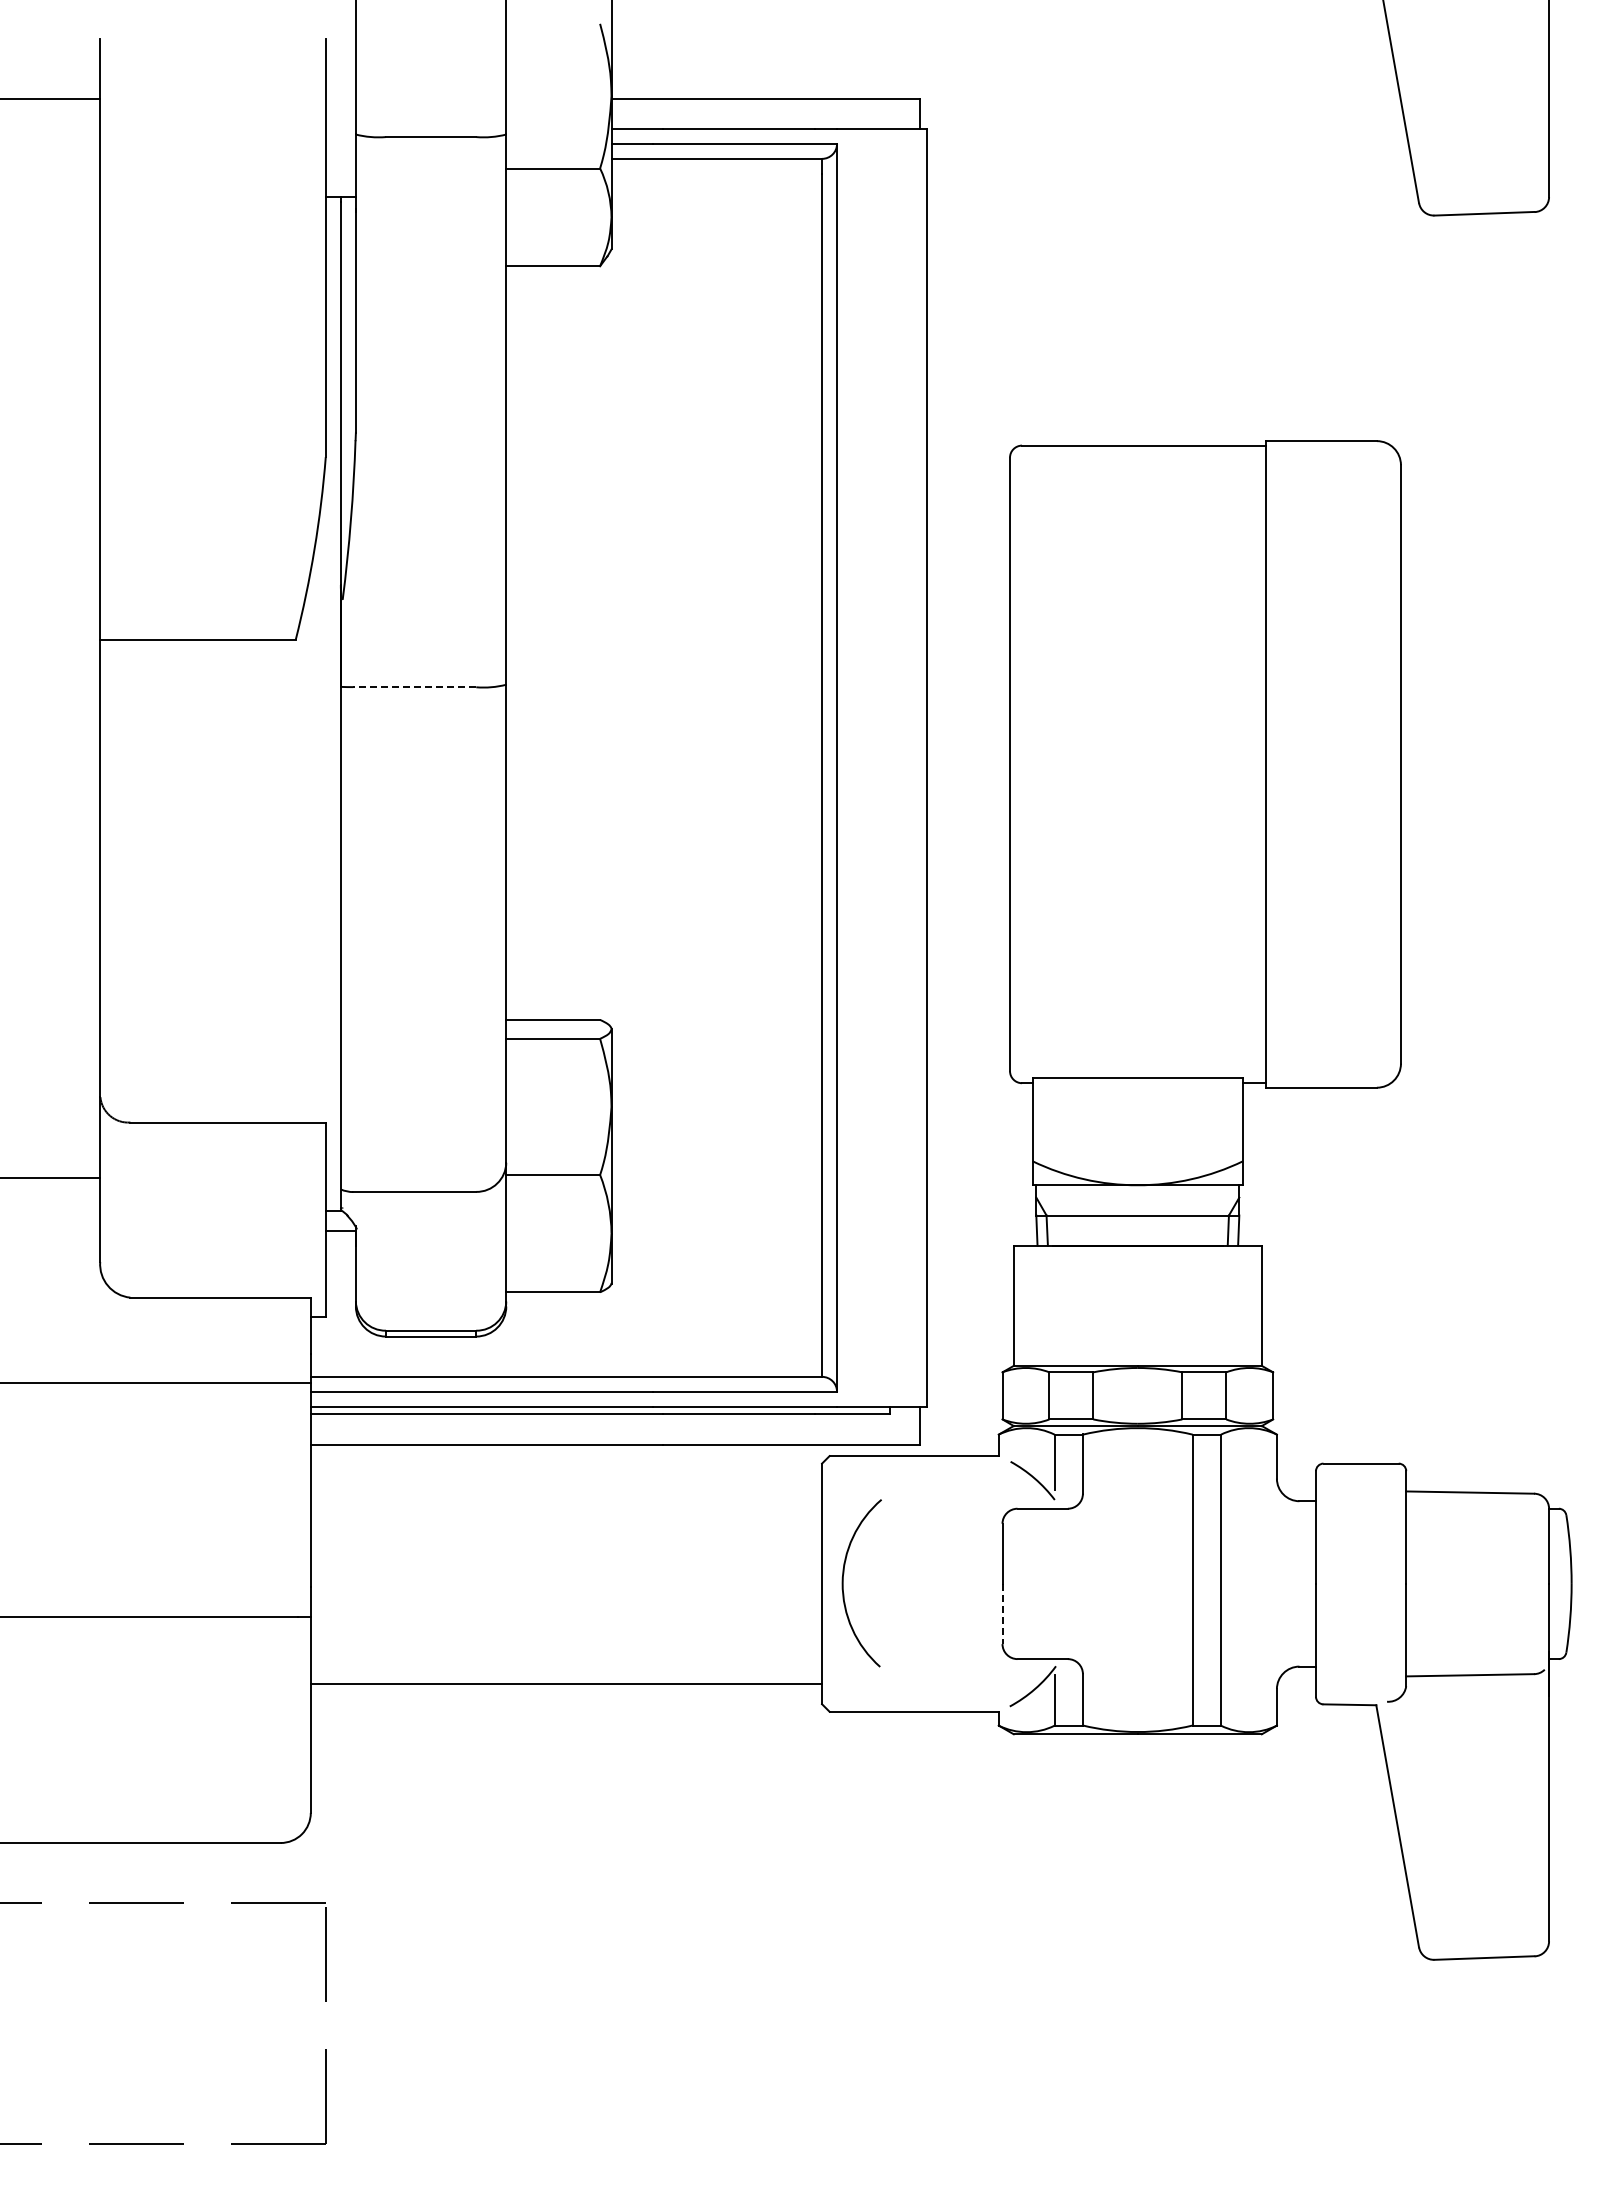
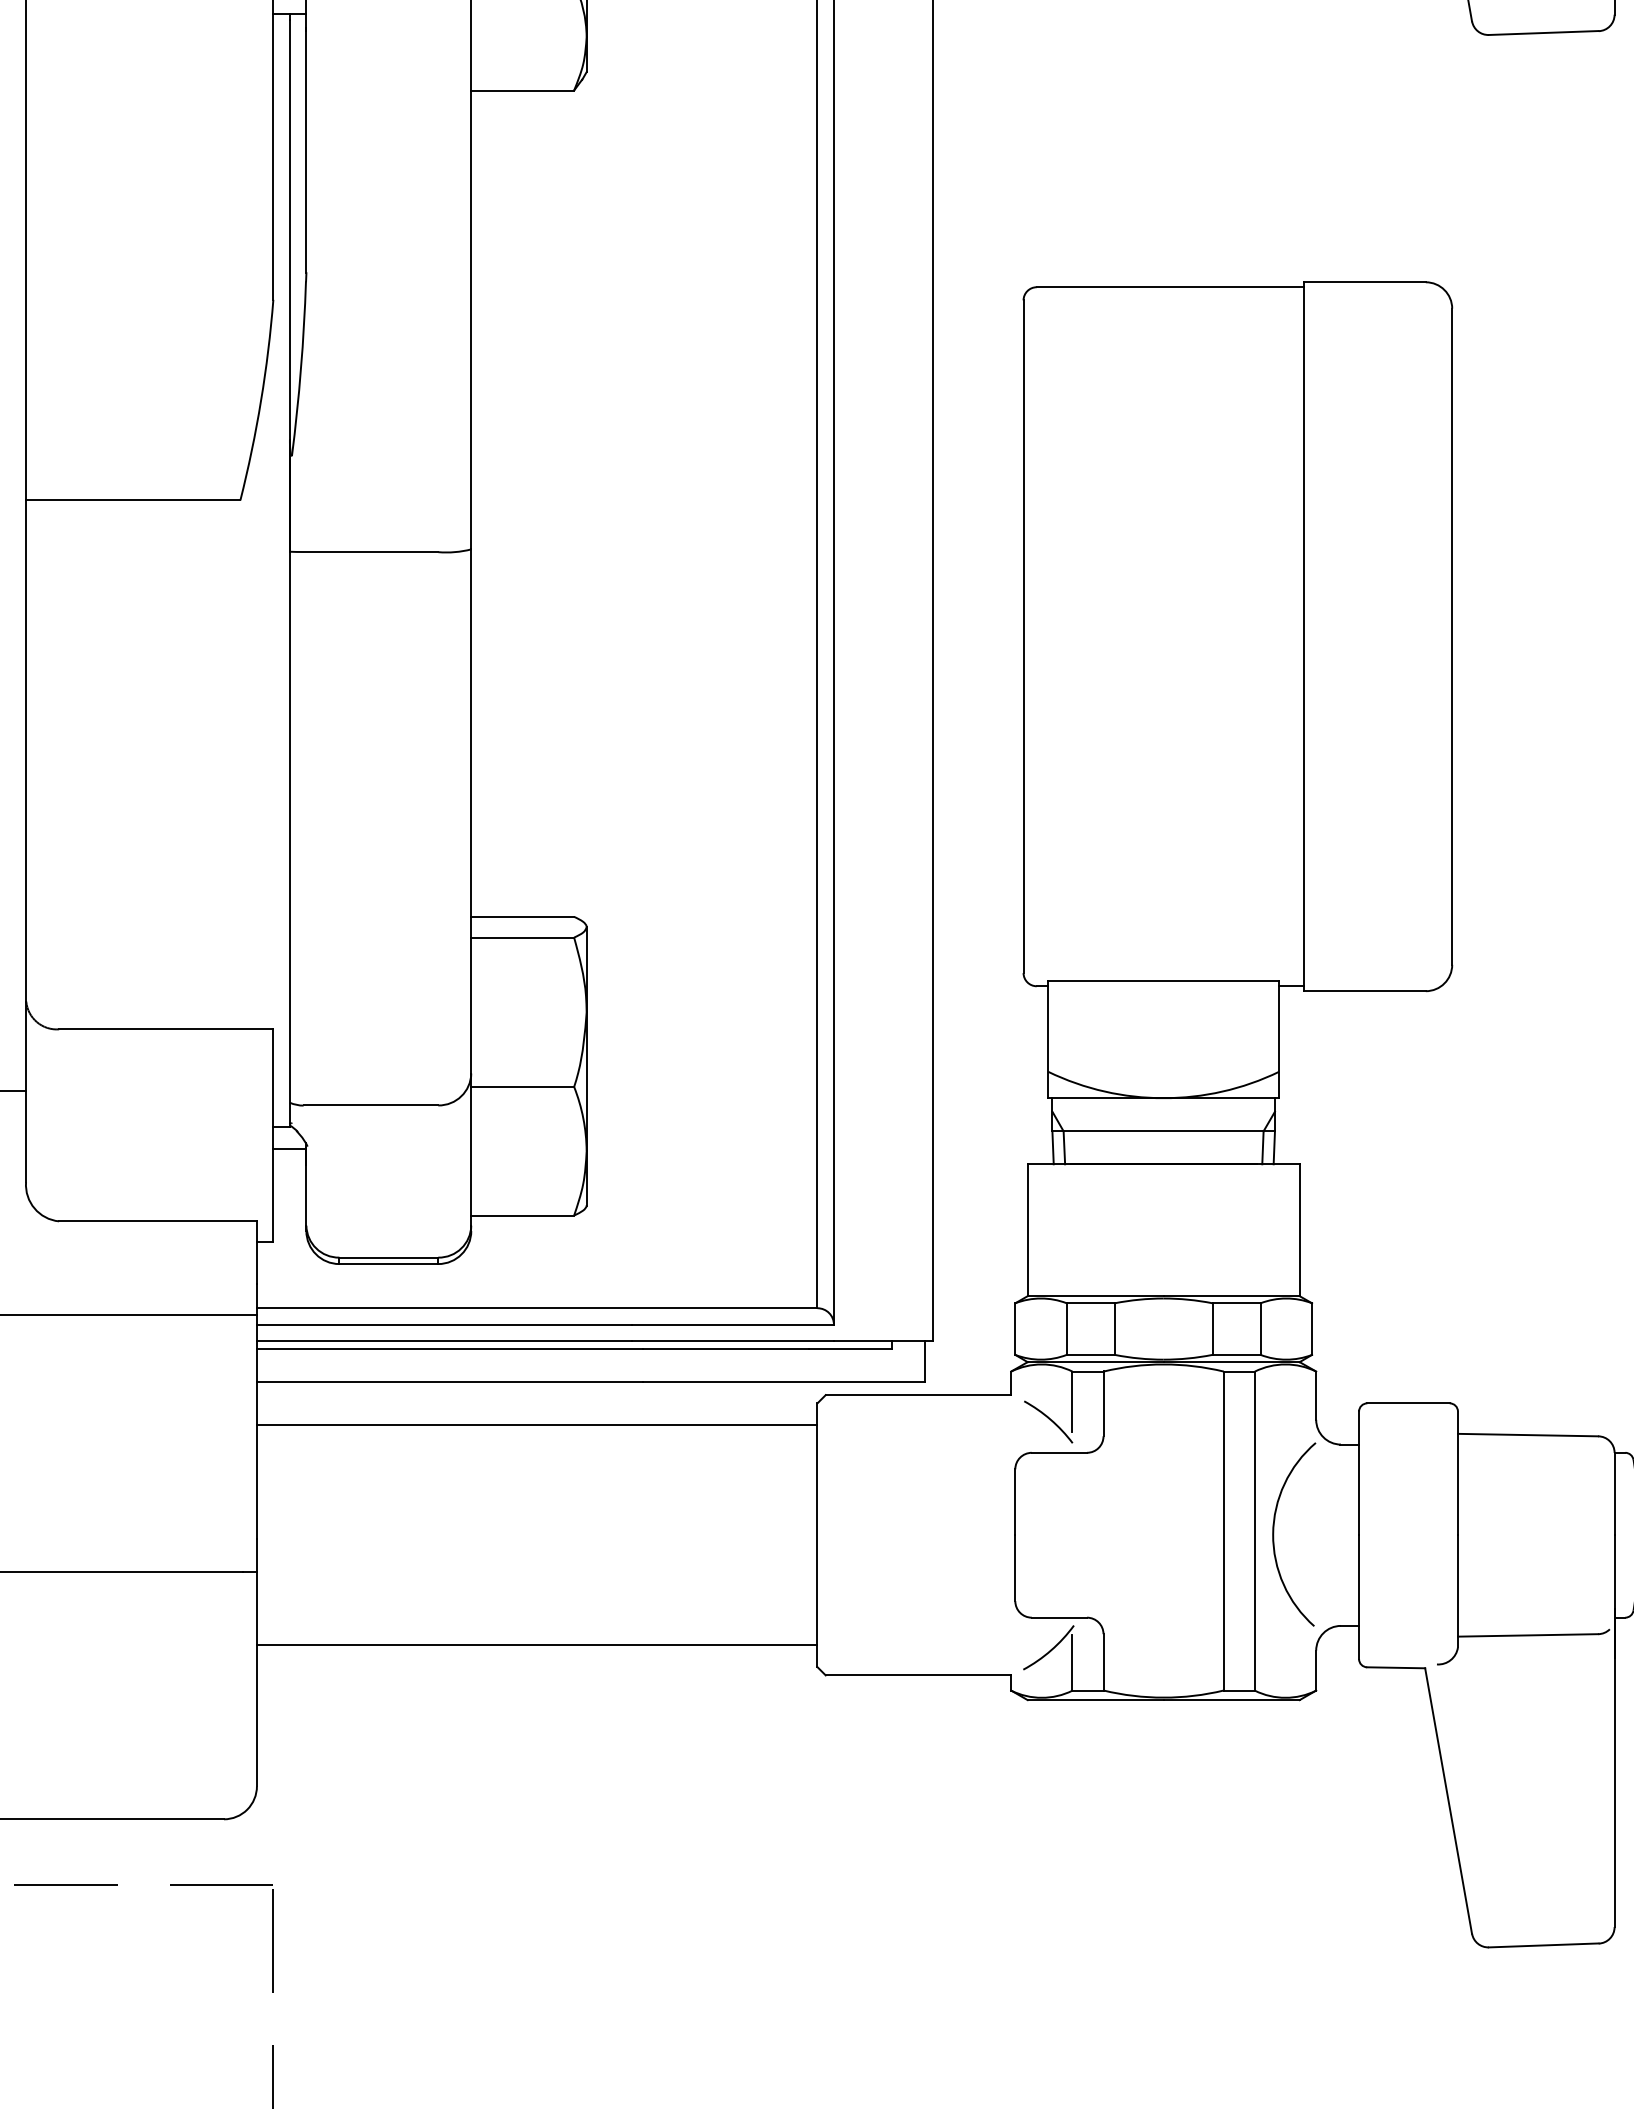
line: (414, 687) -> (370, 552), dashed -> solid
line: (566, 1483) -> (537, 1425), added
arc: (843, 1583) -> (1274, 1534), moved
line: (1002, 1614) -> (1015, 1568), dashed -> solid

